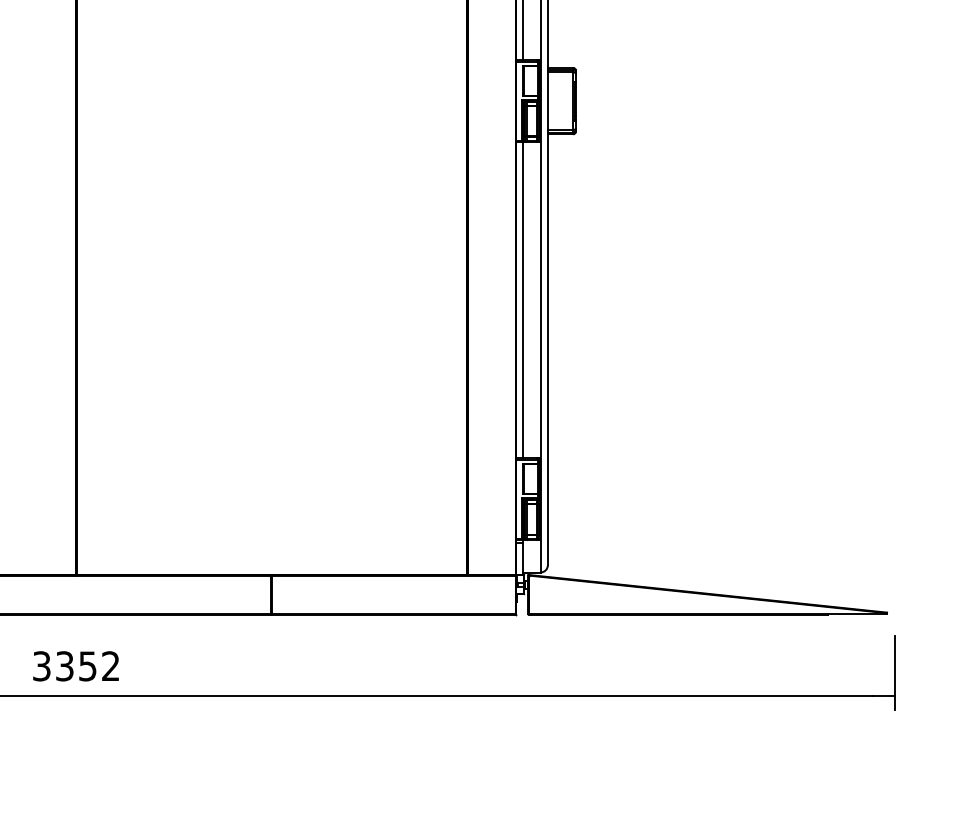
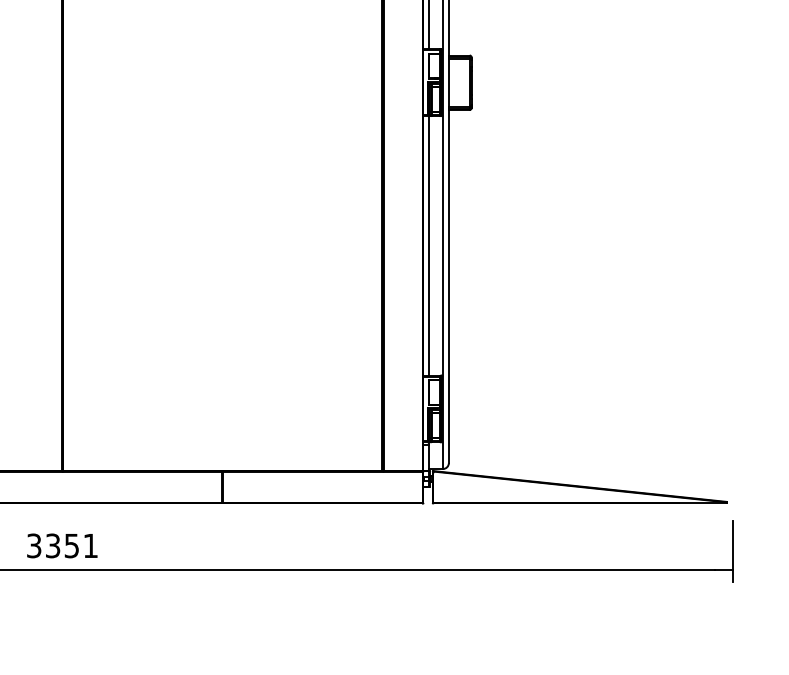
text: (110, 665) -> (90, 545), 3352 -> 3351

